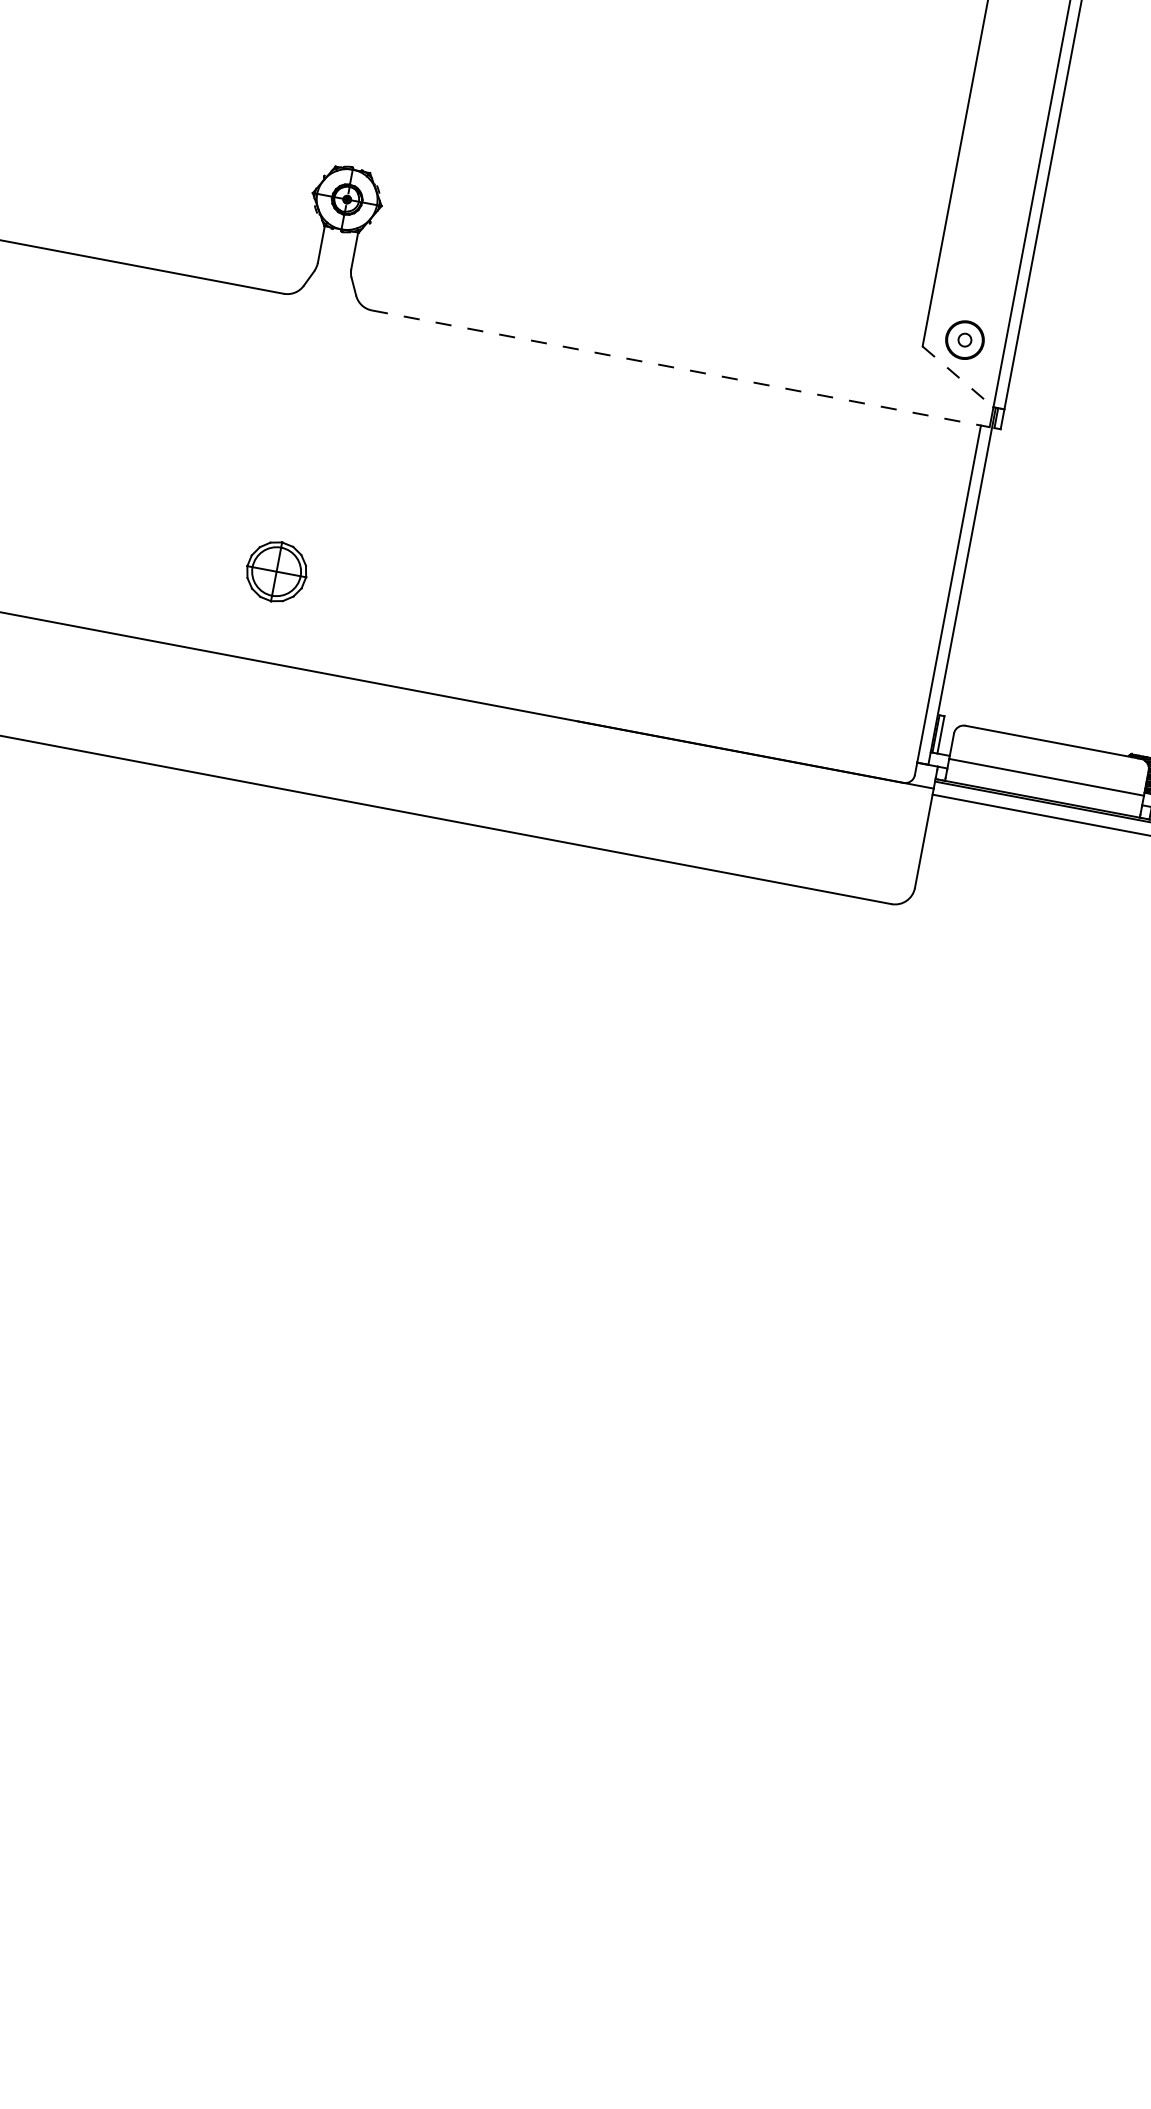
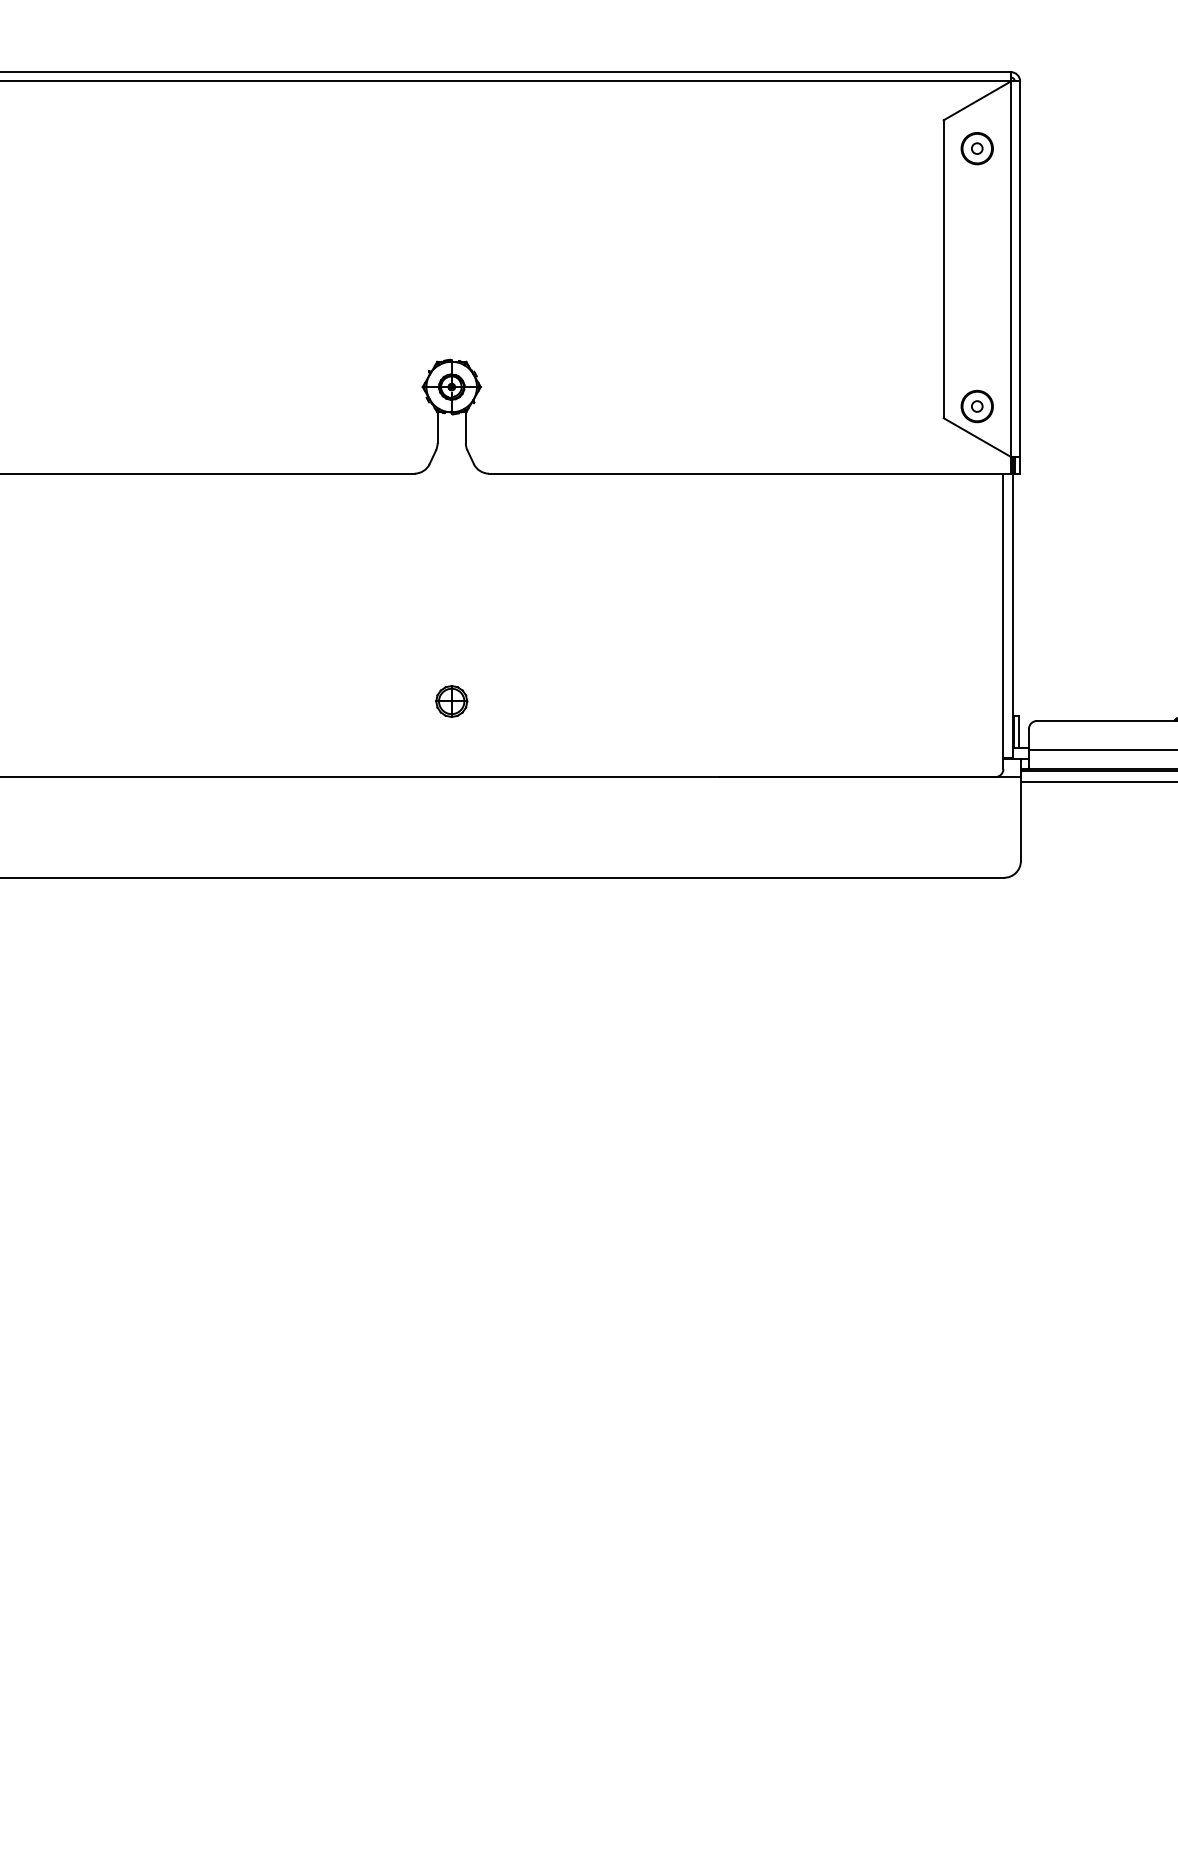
part: (1021, 34) -> (976, 148), added
line: (680, 368) -> (749, 473), dashed -> solid
line: (958, 376) -> (977, 437), dashed -> solid
part: (276, 571) -> (451, 701), size x0.62

